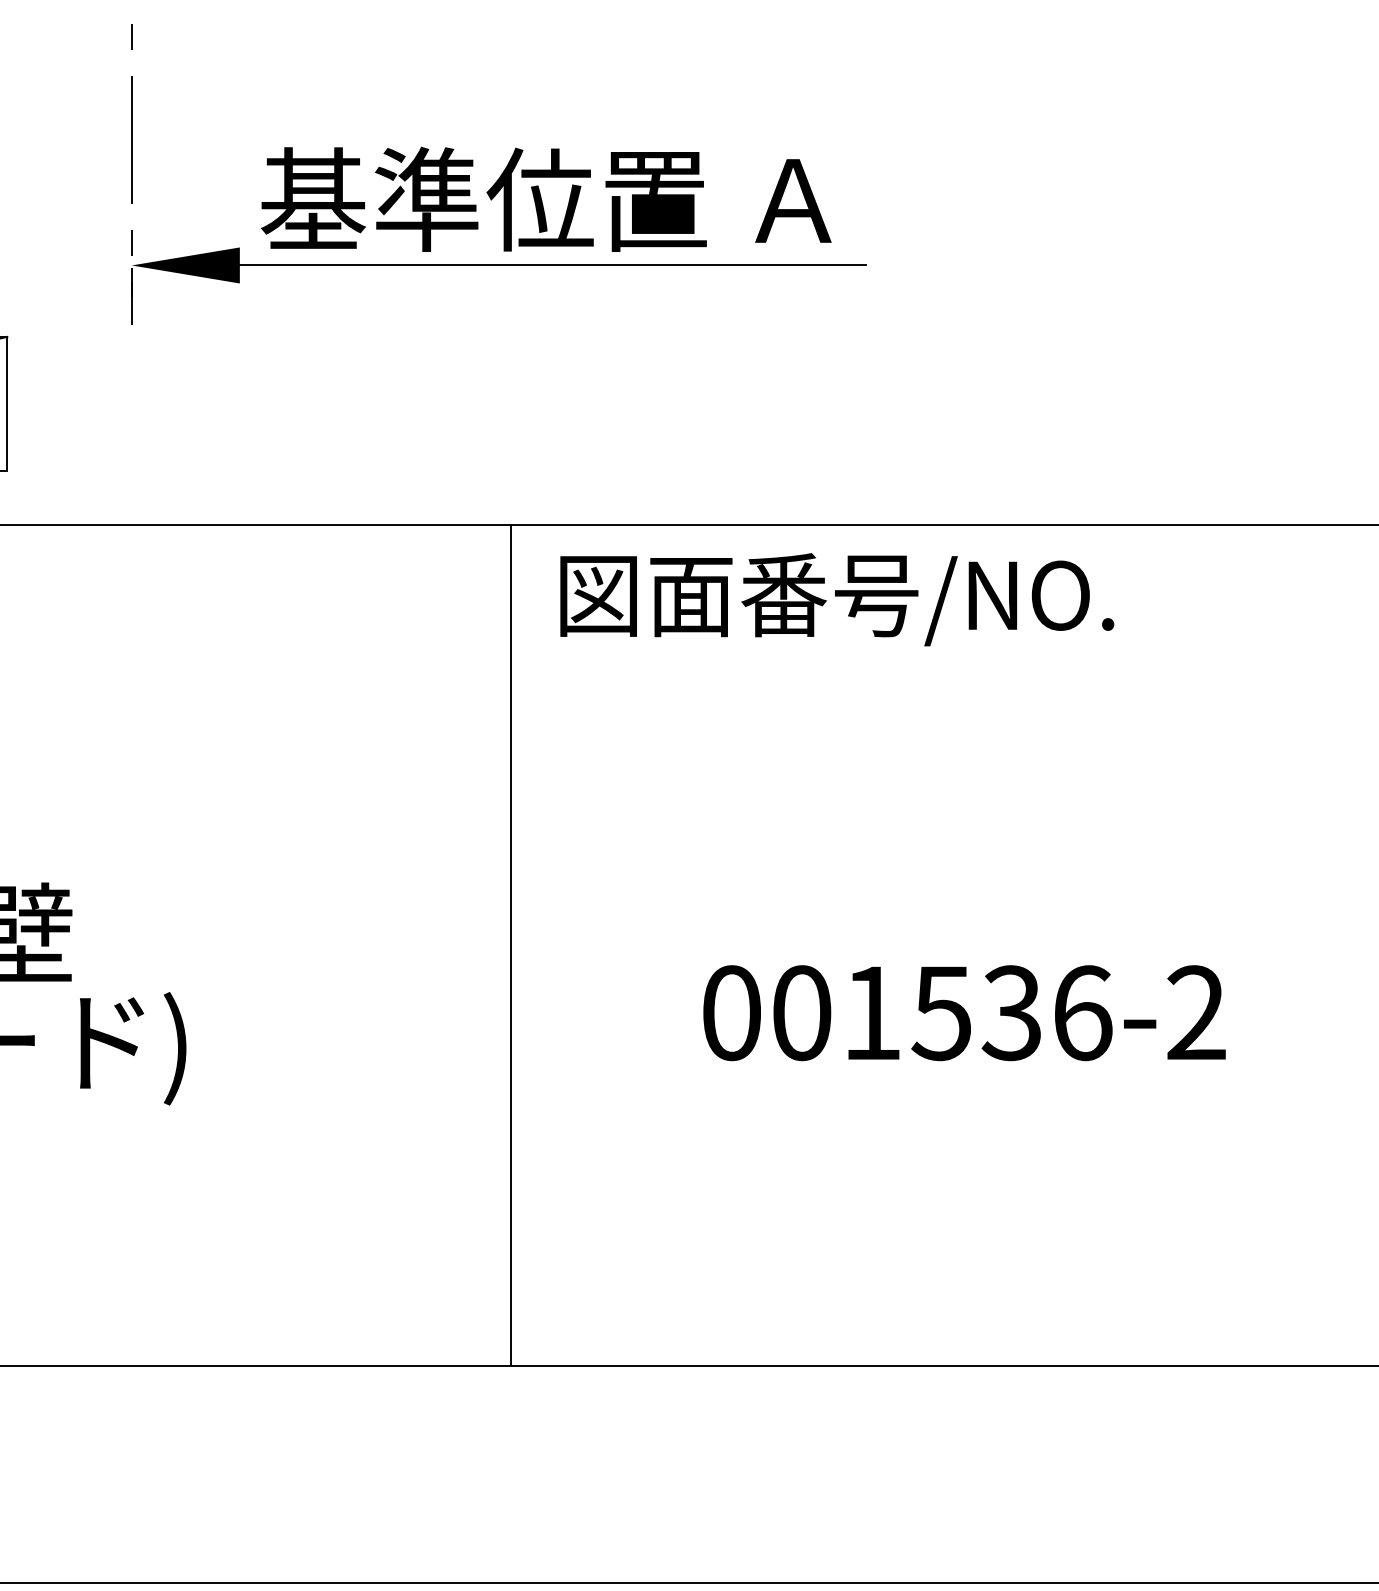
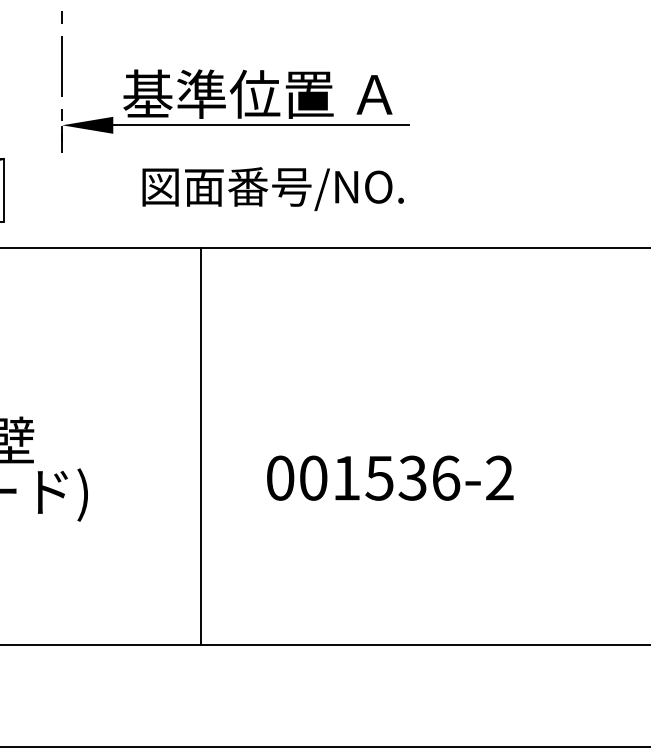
text: (835, 598) -> (272, 188), moved
line: (511, 943) -> (201, 445), moved
text: (964, 1011) -> (390, 477), moved

